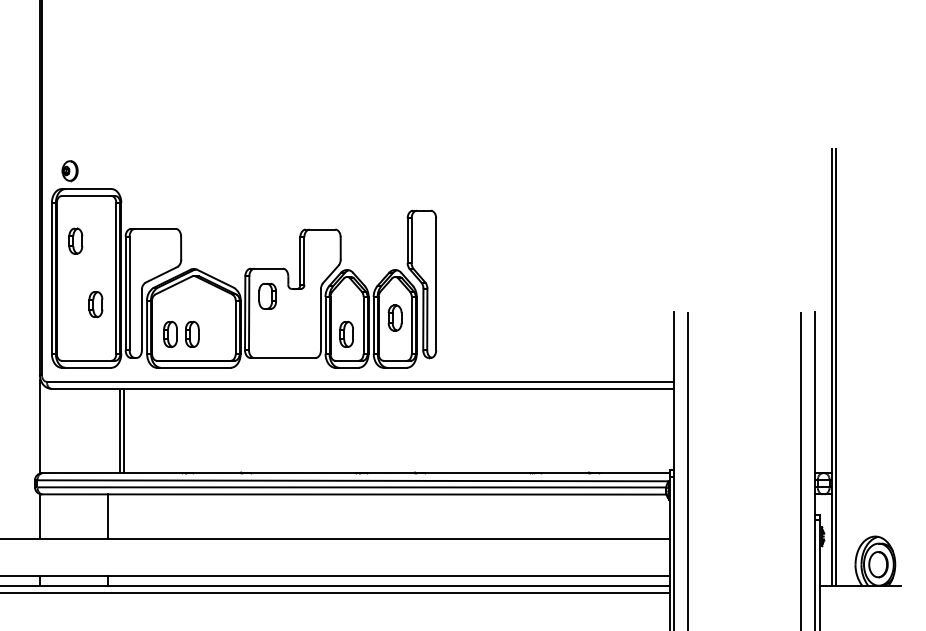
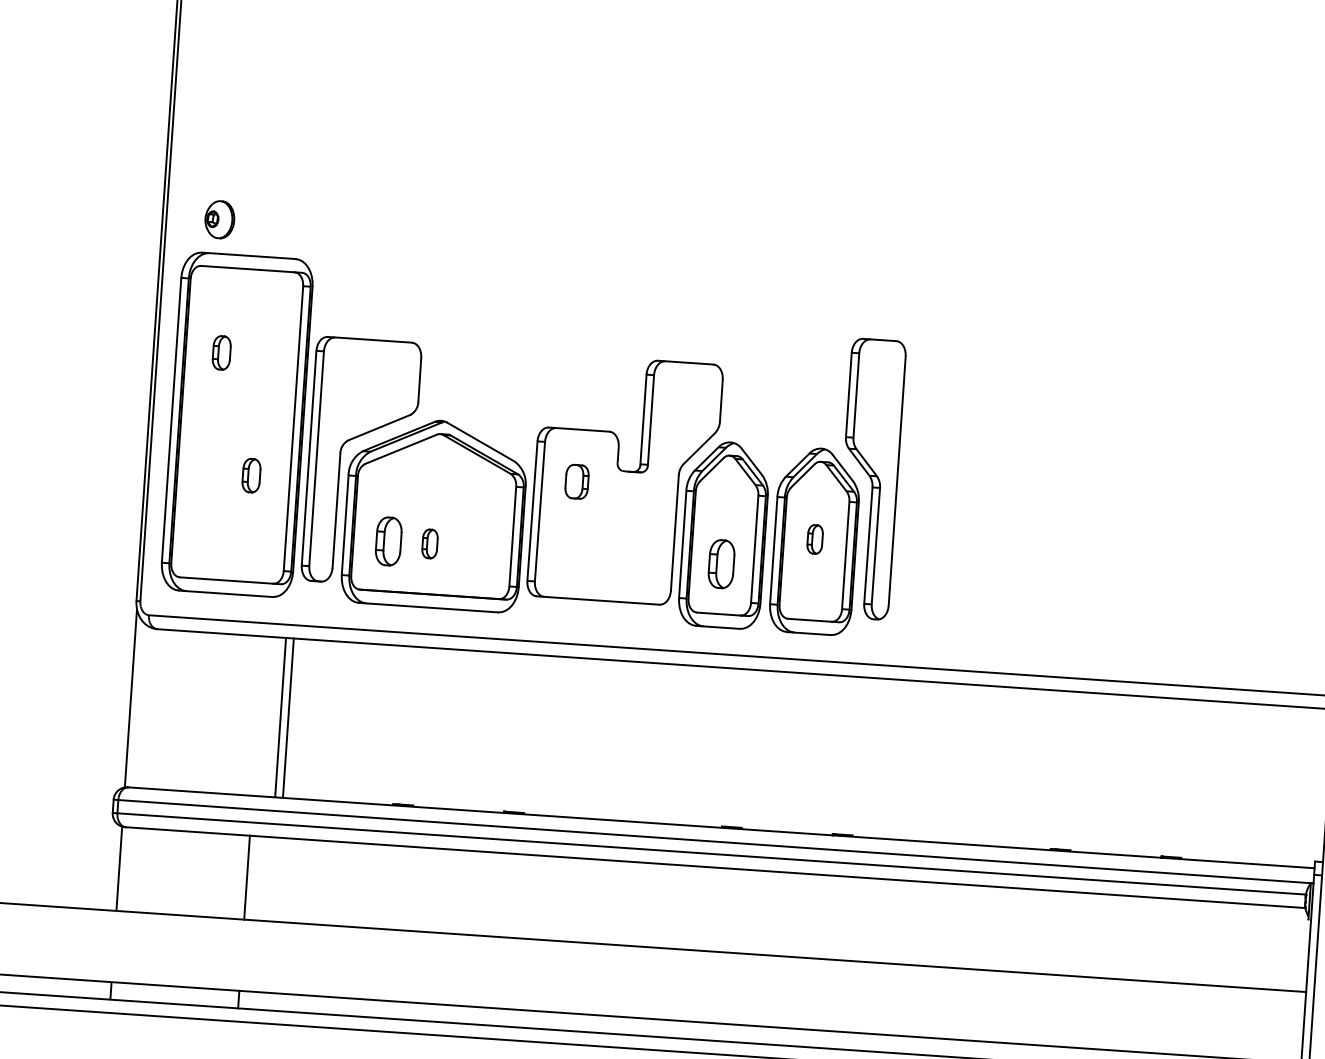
part: (75, 240) -> (221, 351), size x0.7
part: (267, 295) -> (576, 480), size x0.7
part: (95, 304) -> (250, 475), size x0.7
part: (394, 317) -> (814, 538), size x0.6
part: (192, 333) -> (430, 542), size x0.6

